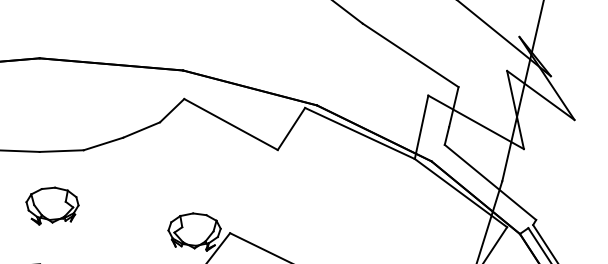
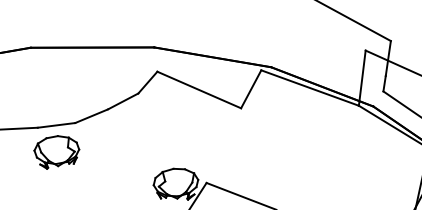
part: (52, 205) -> (56, 151), moved

